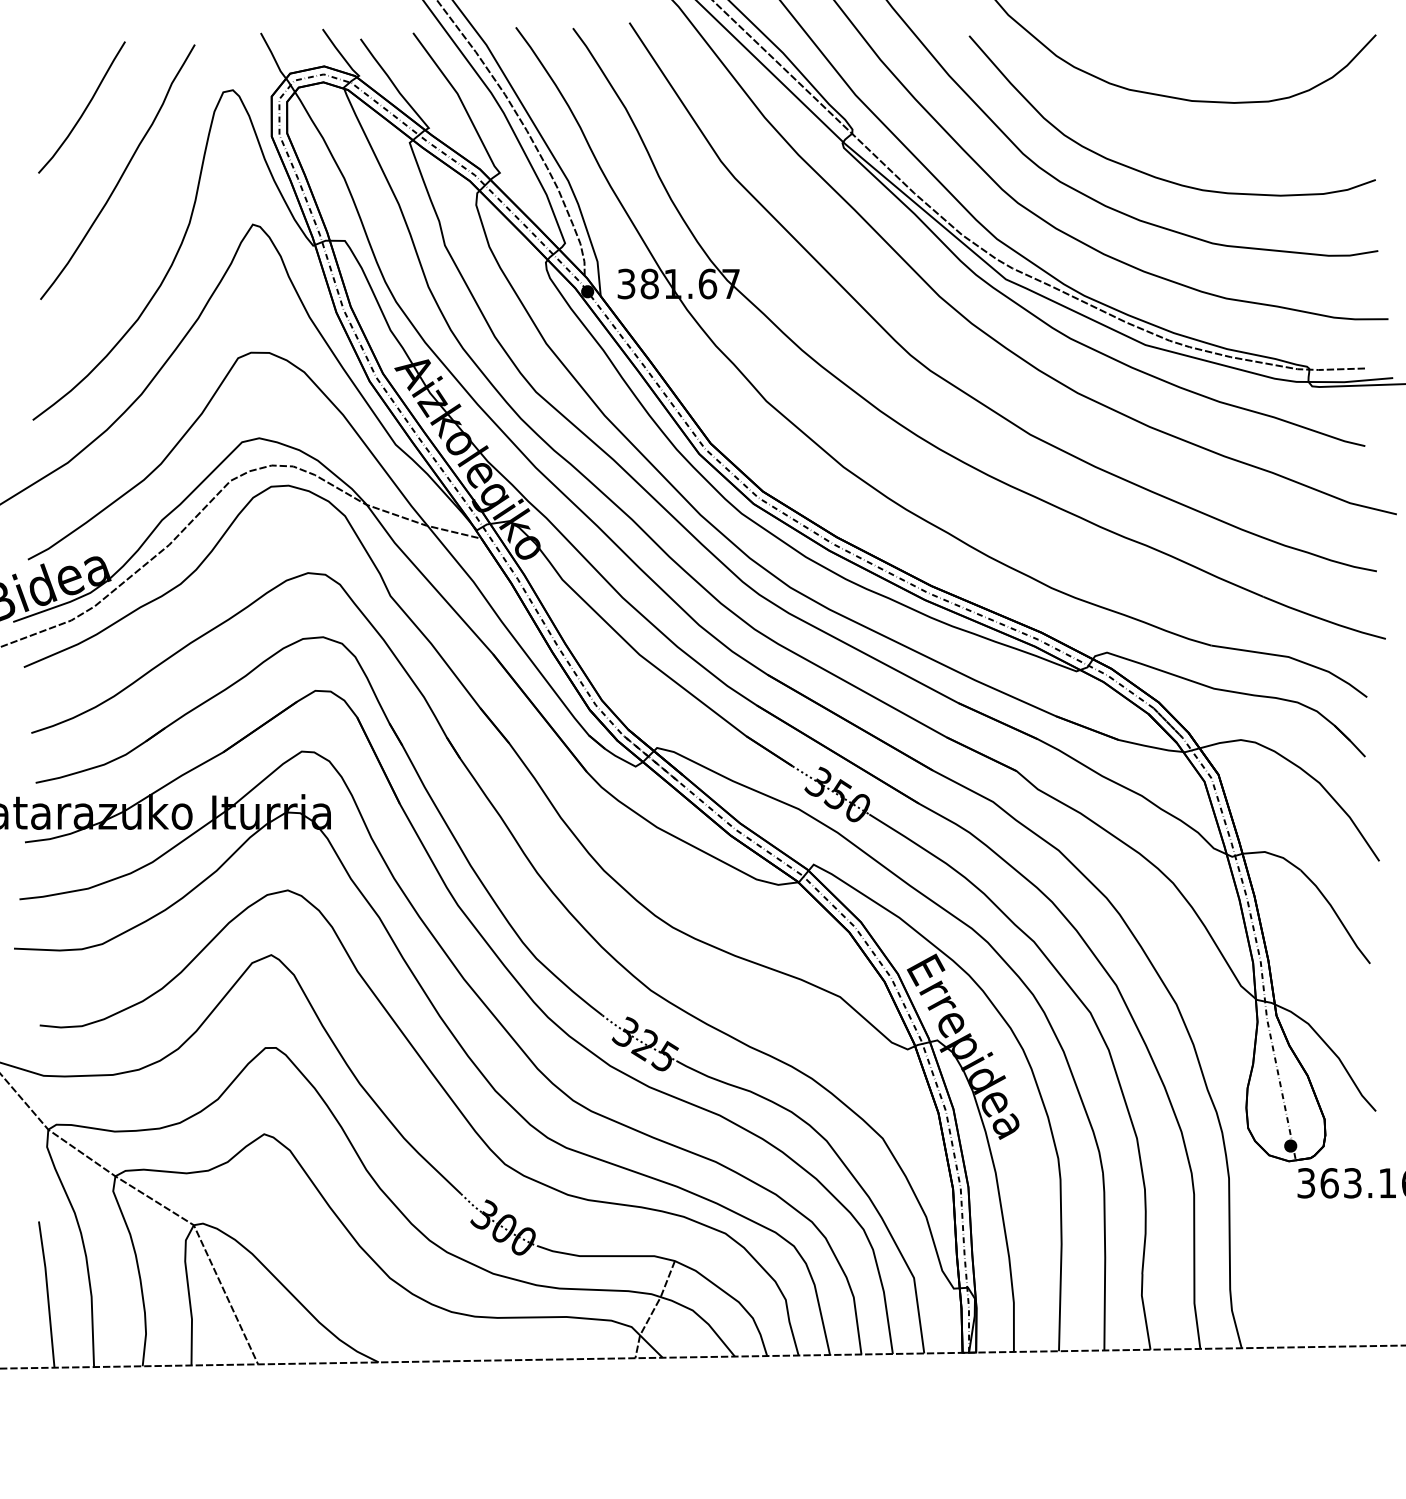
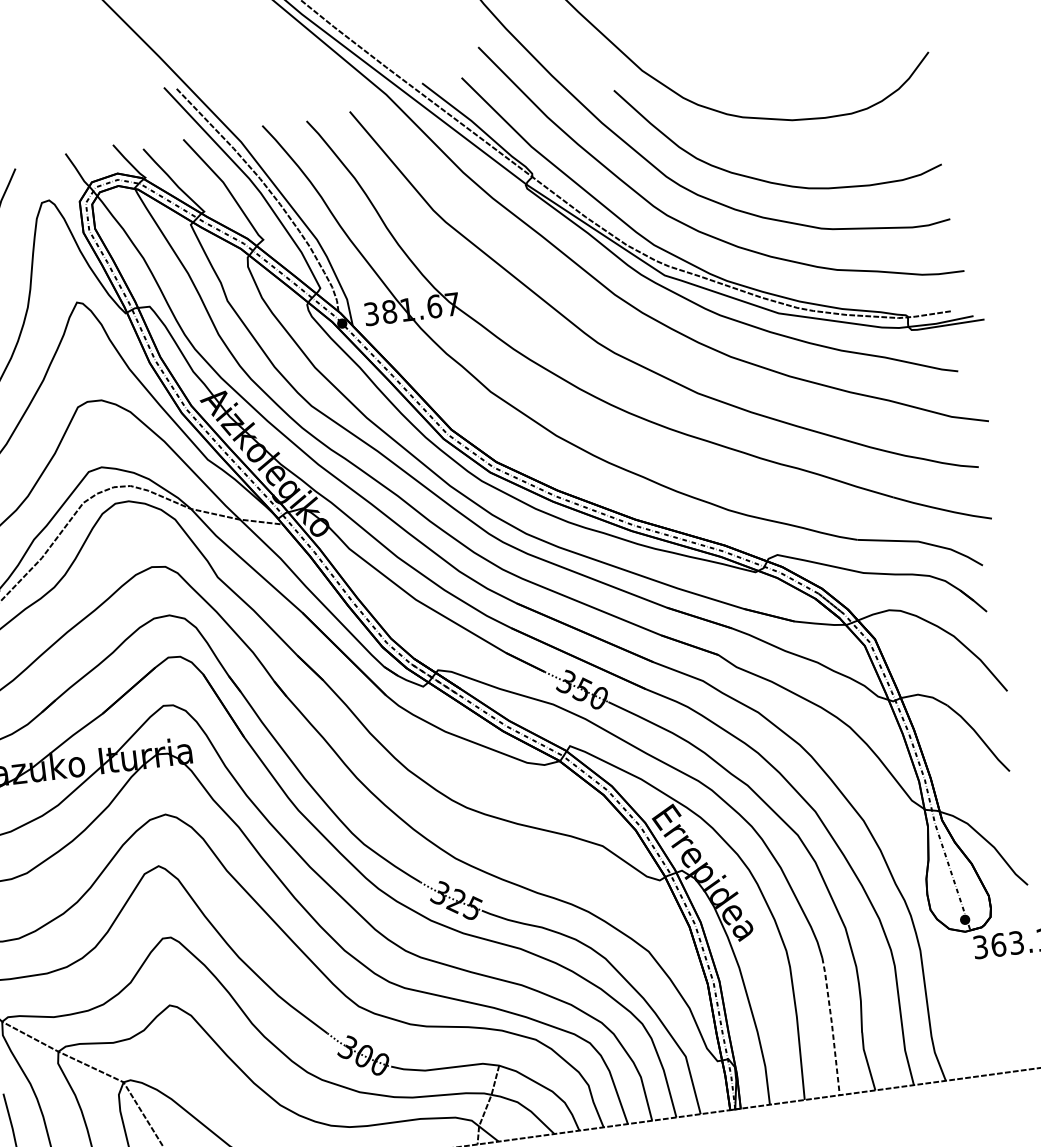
line: (1105, 1260) -> (832, 1025), solid -> dashed

